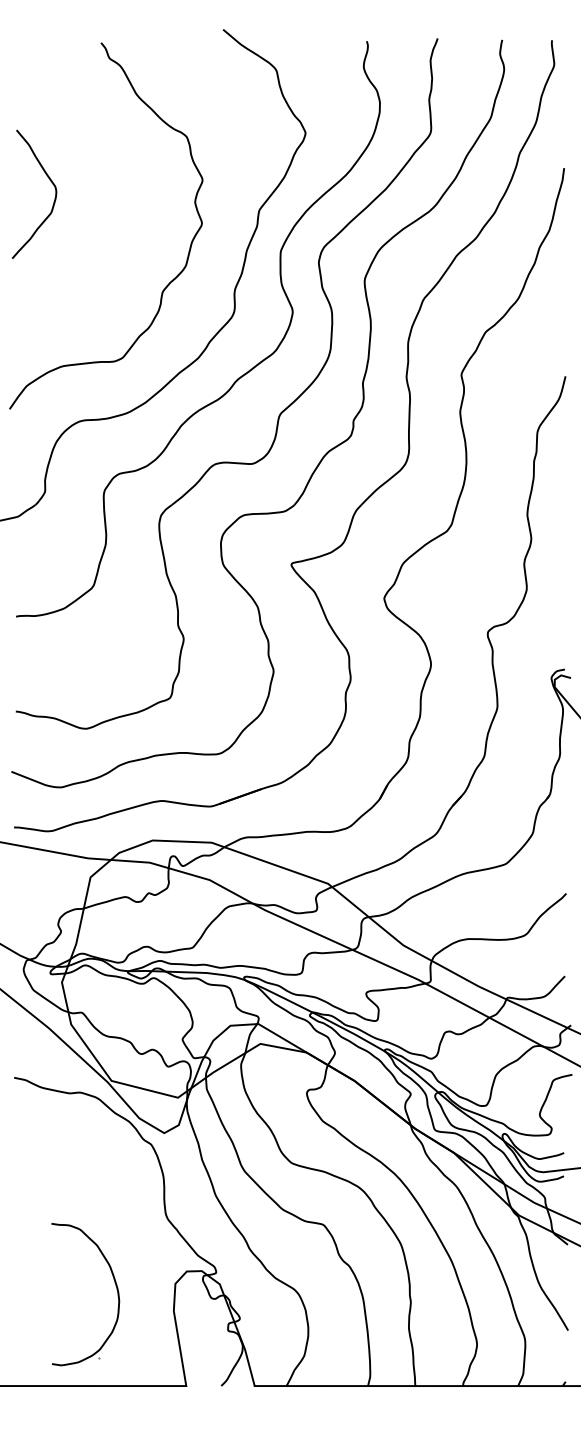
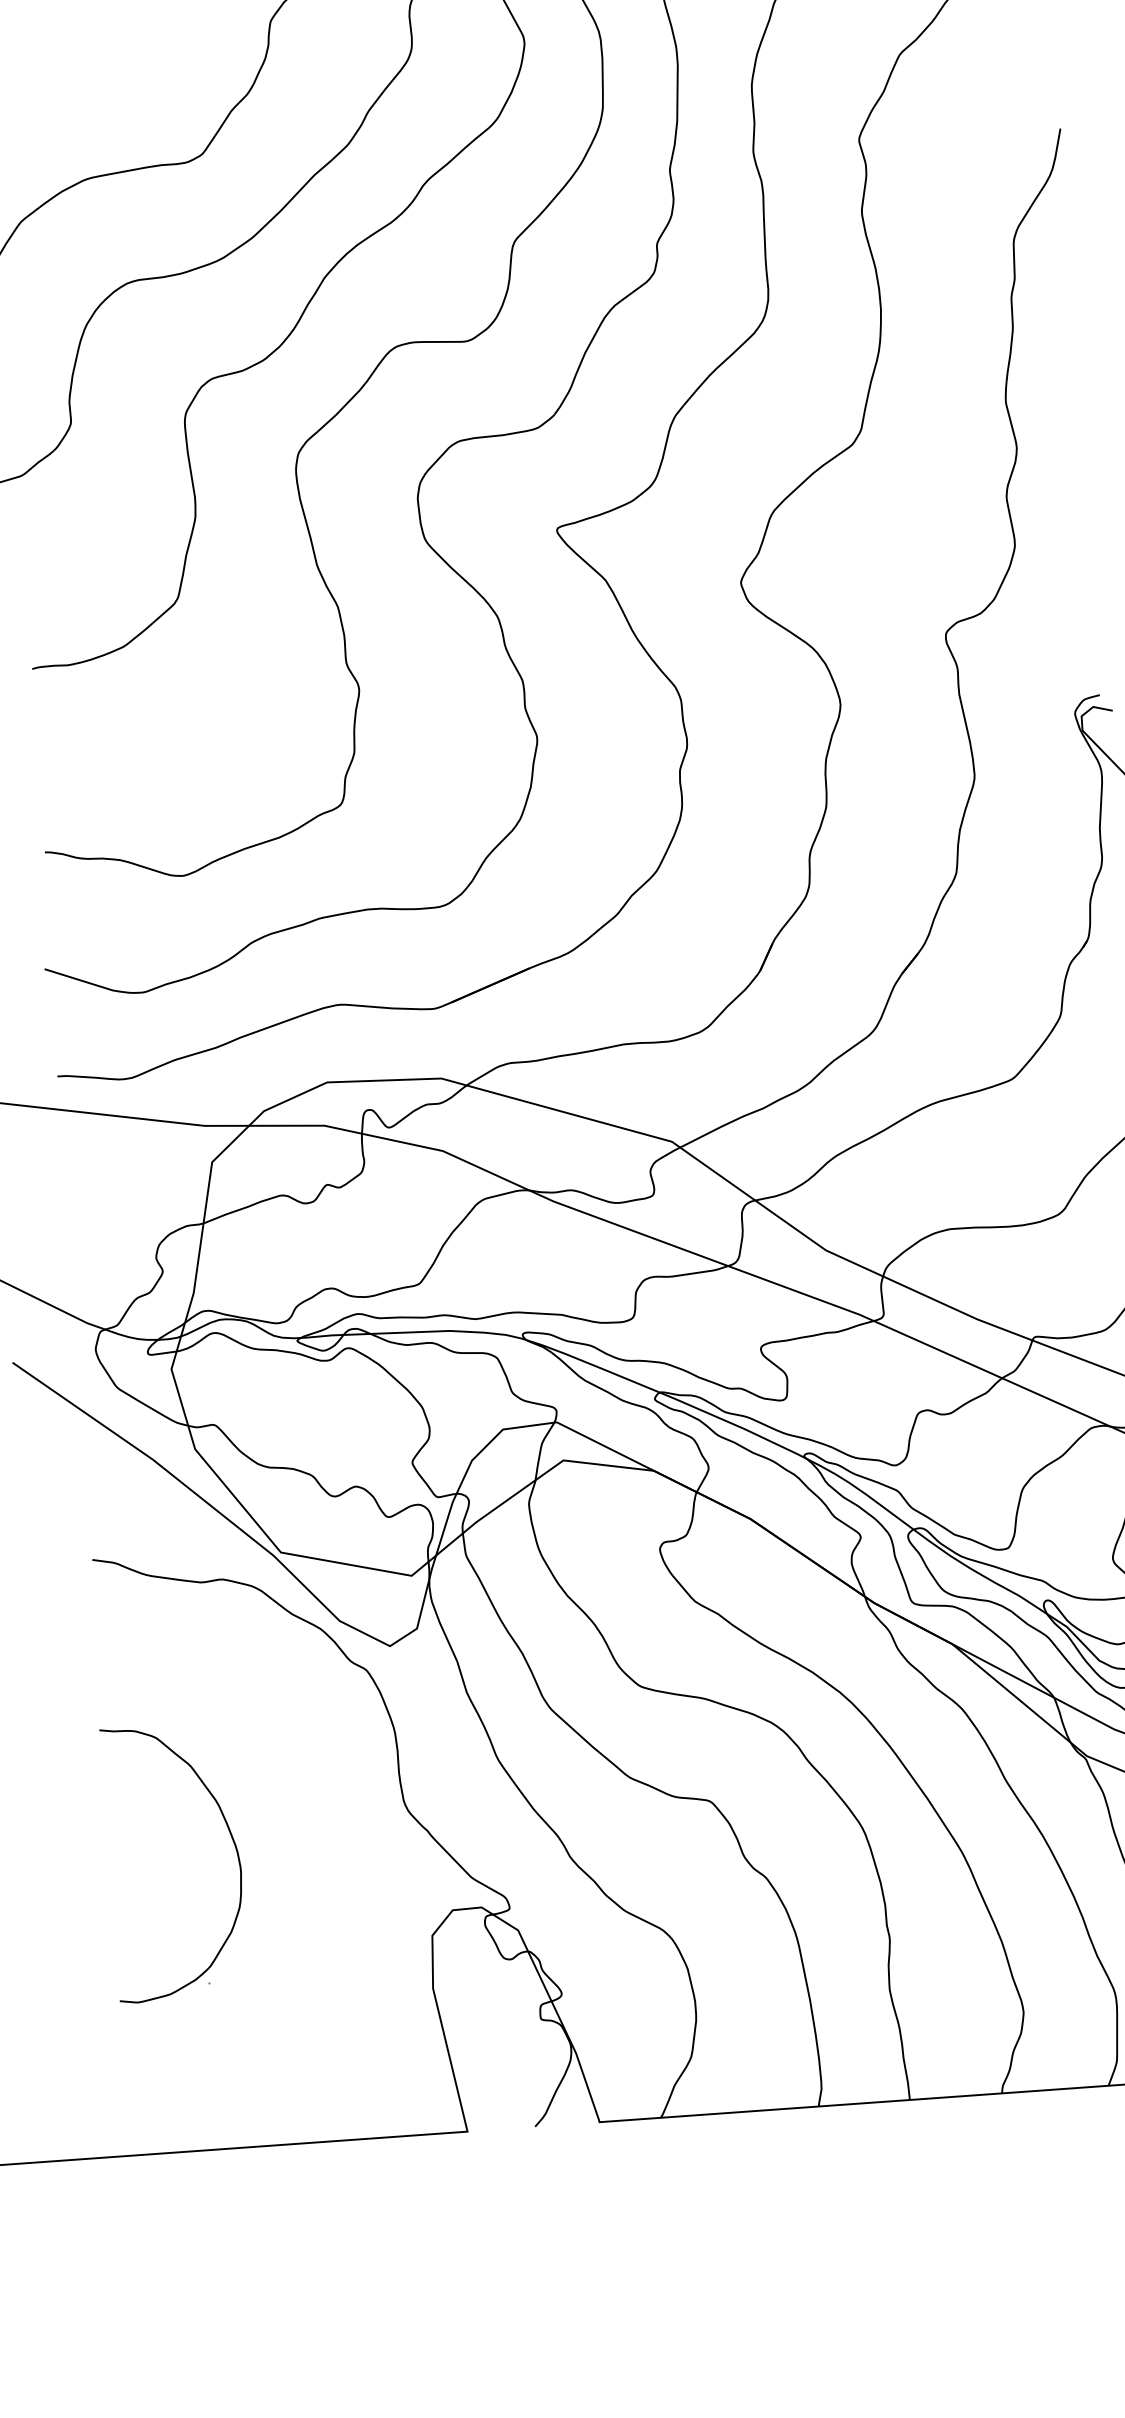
part: (115, 1286) -> (231, 1842), moved

